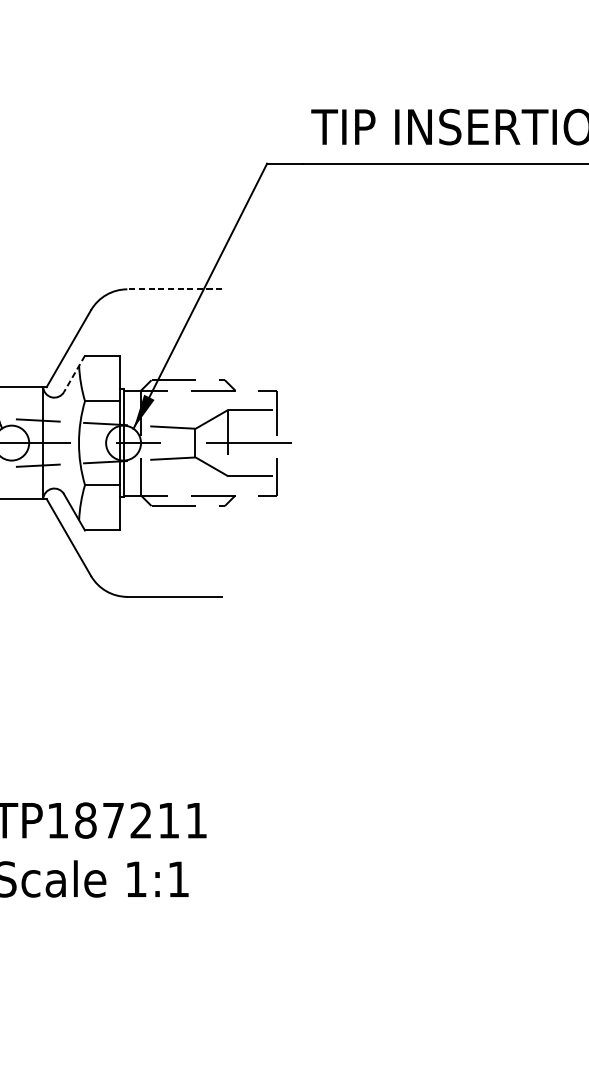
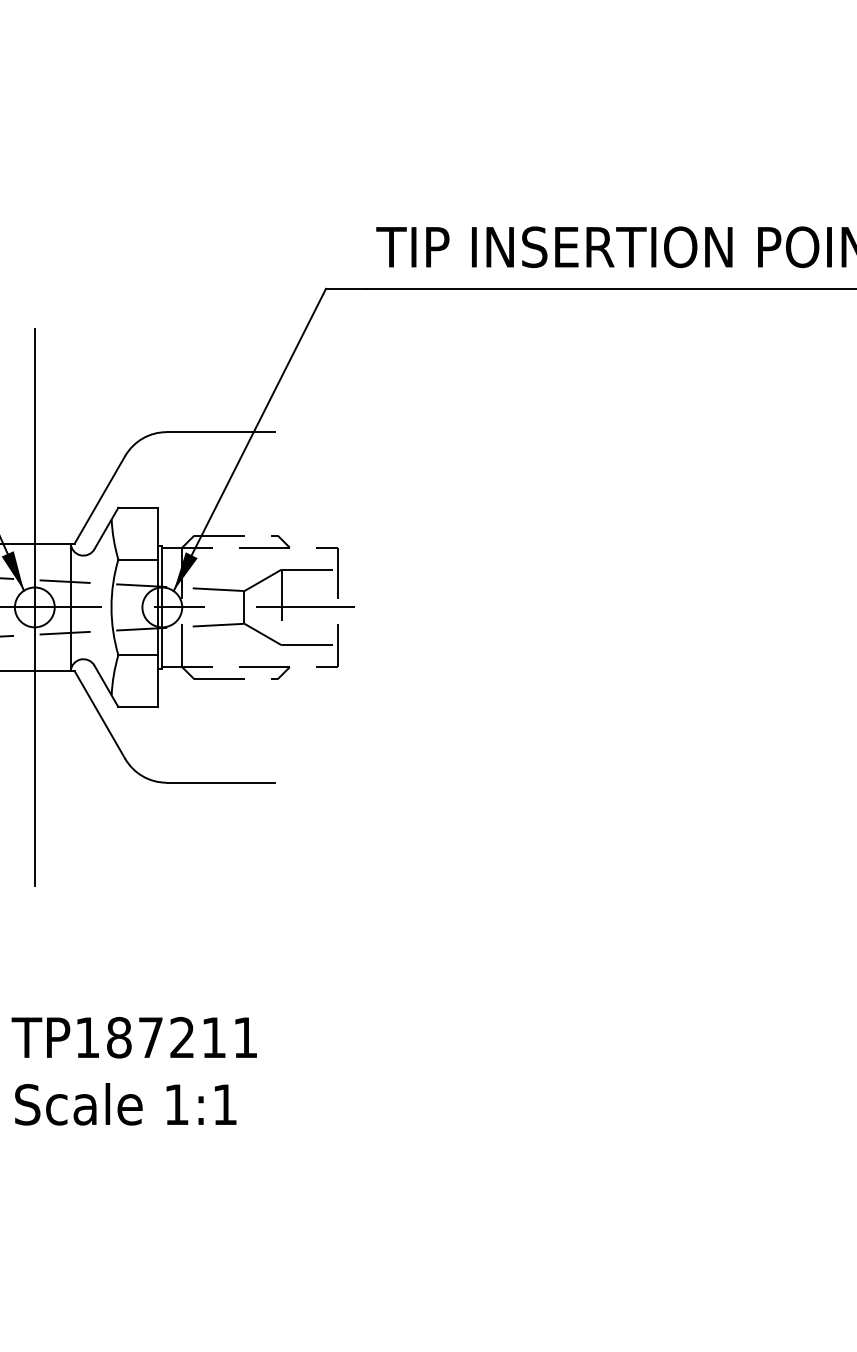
line: (174, 289) -> (220, 432), dashed -> solid
line: (74, 373) -> (106, 528), dashed -> solid
line: (11, 443) -> (34, 607), added

